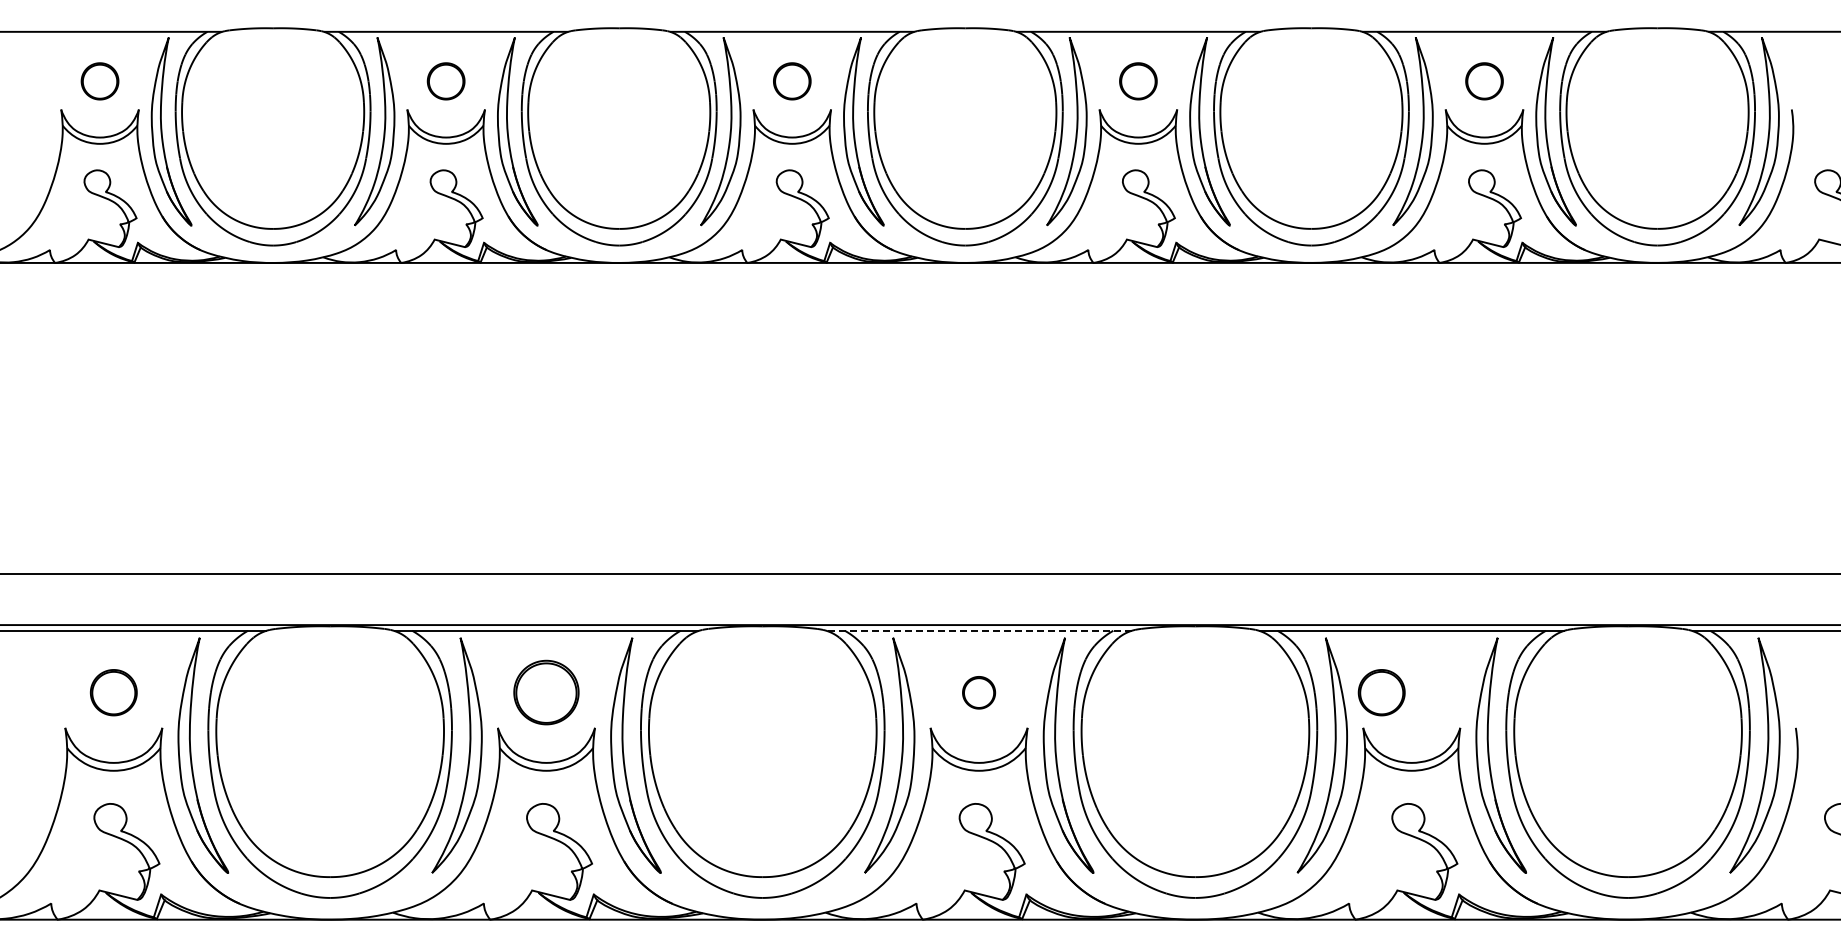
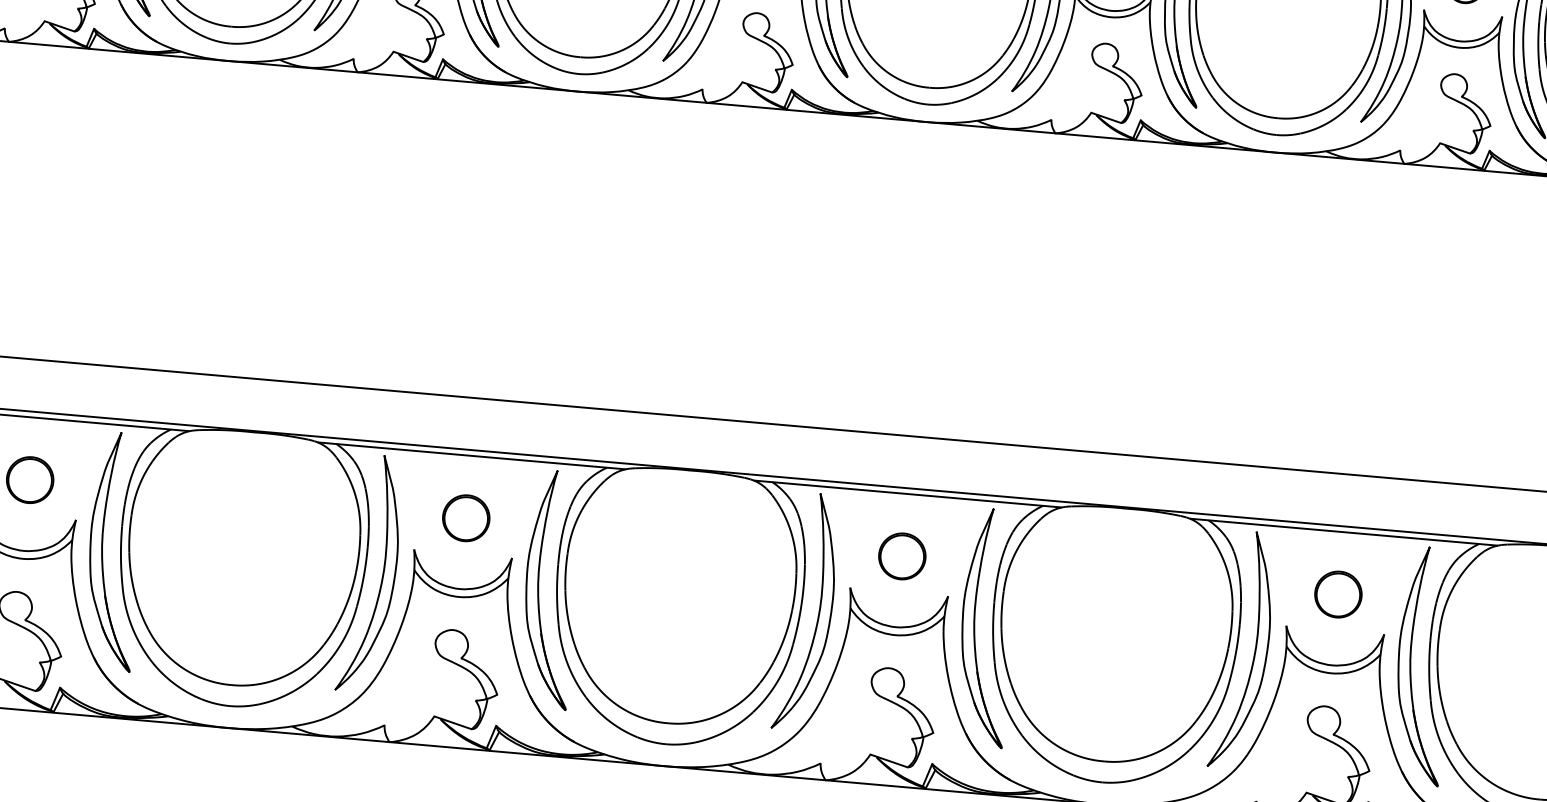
line: (979, 630) -> (908, 493), dashed -> solid
part: (546, 692) -> (466, 518), size x0.71
part: (978, 692) -> (901, 556), size x1.43
part: (1381, 692) -> (1338, 594), moved

